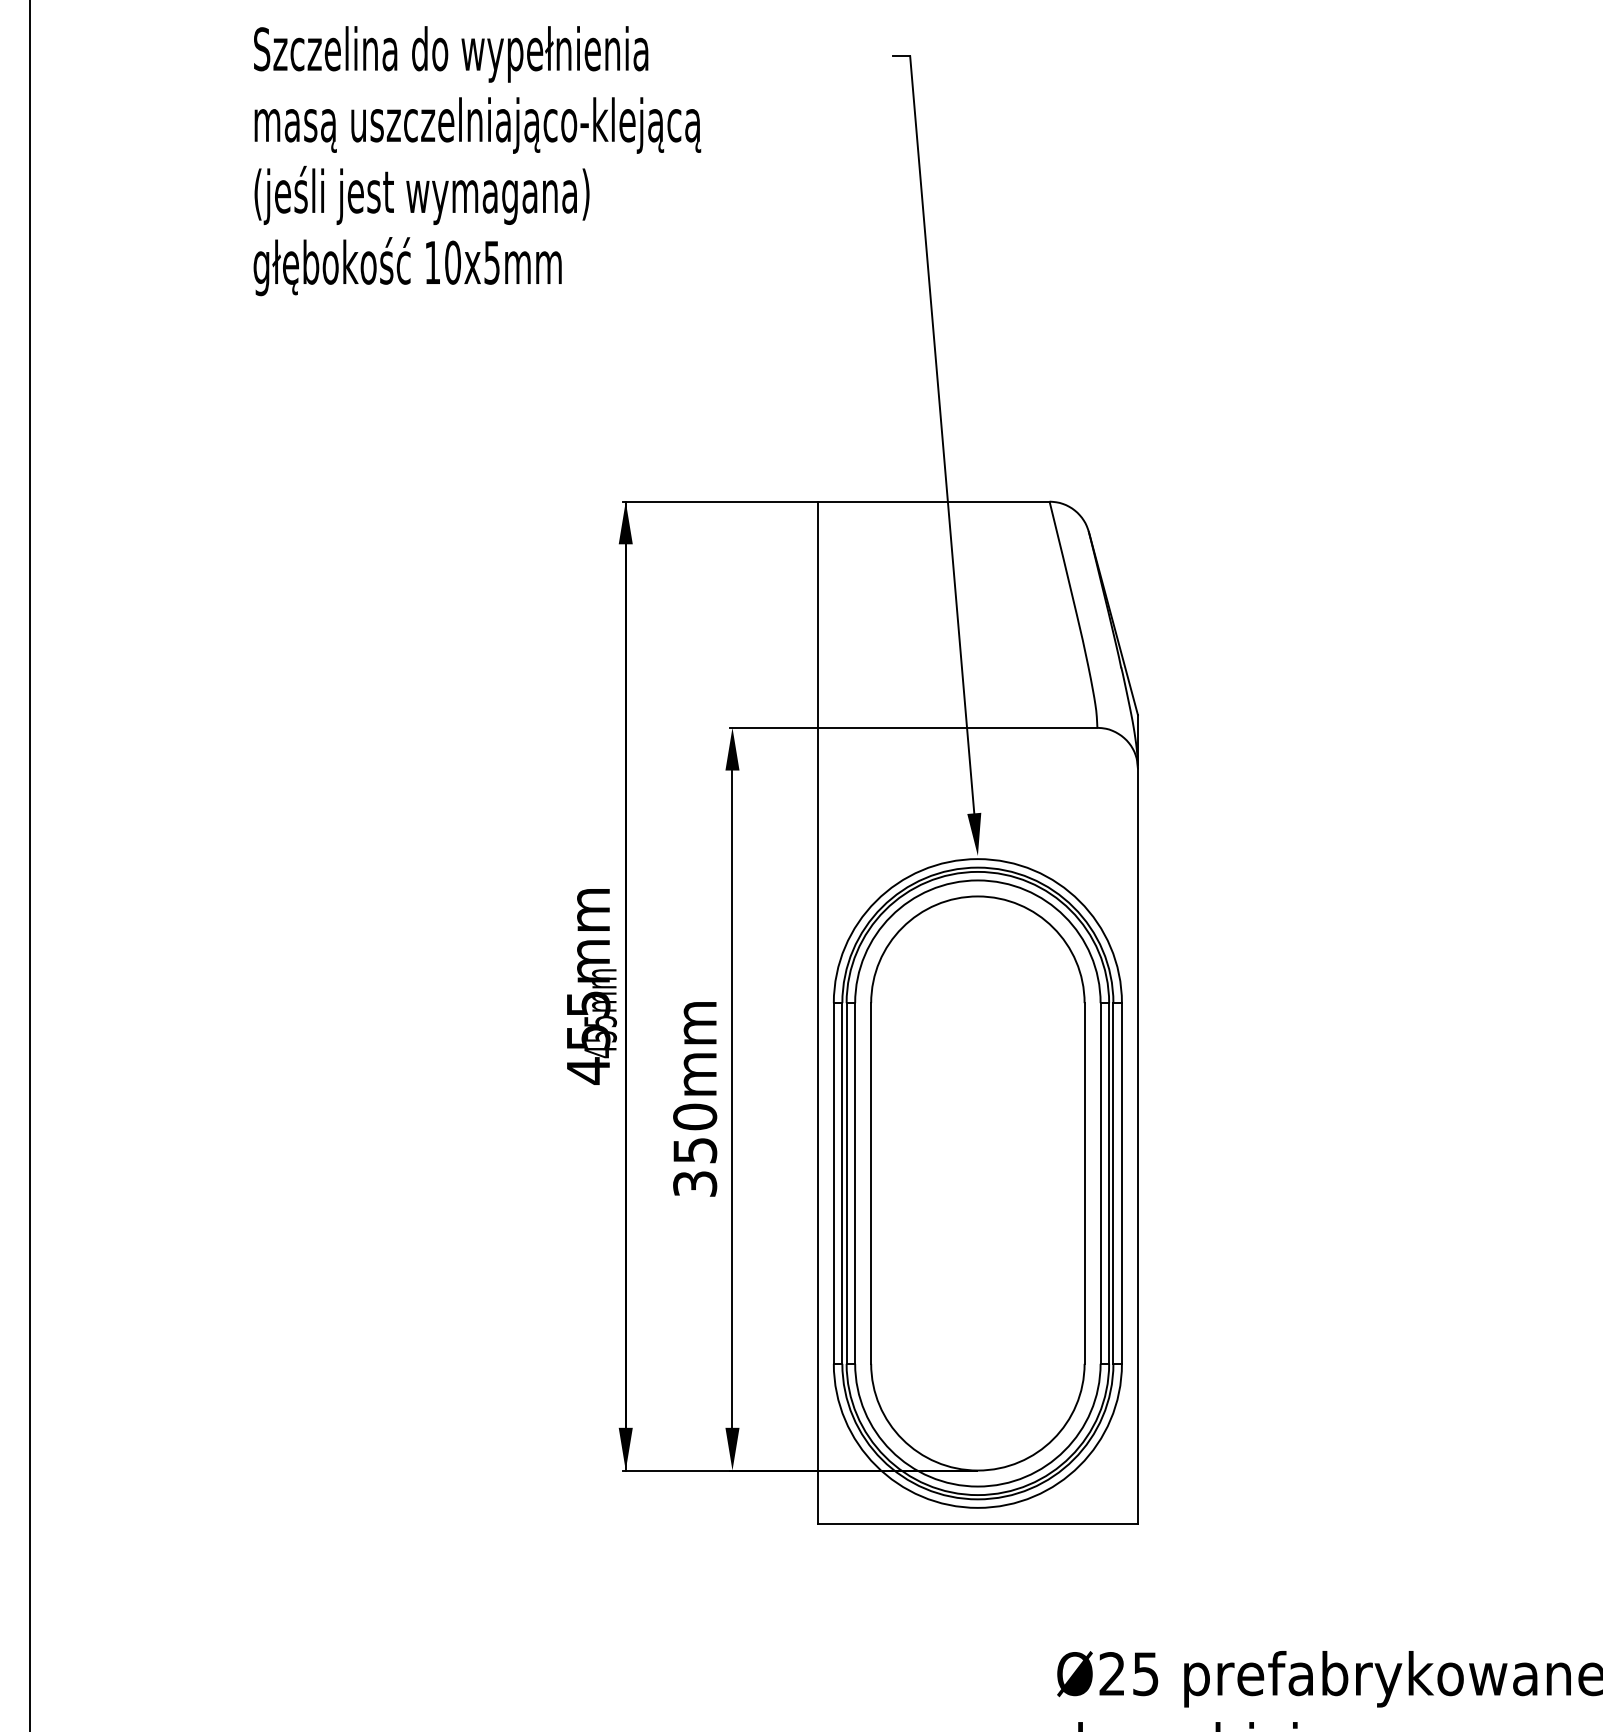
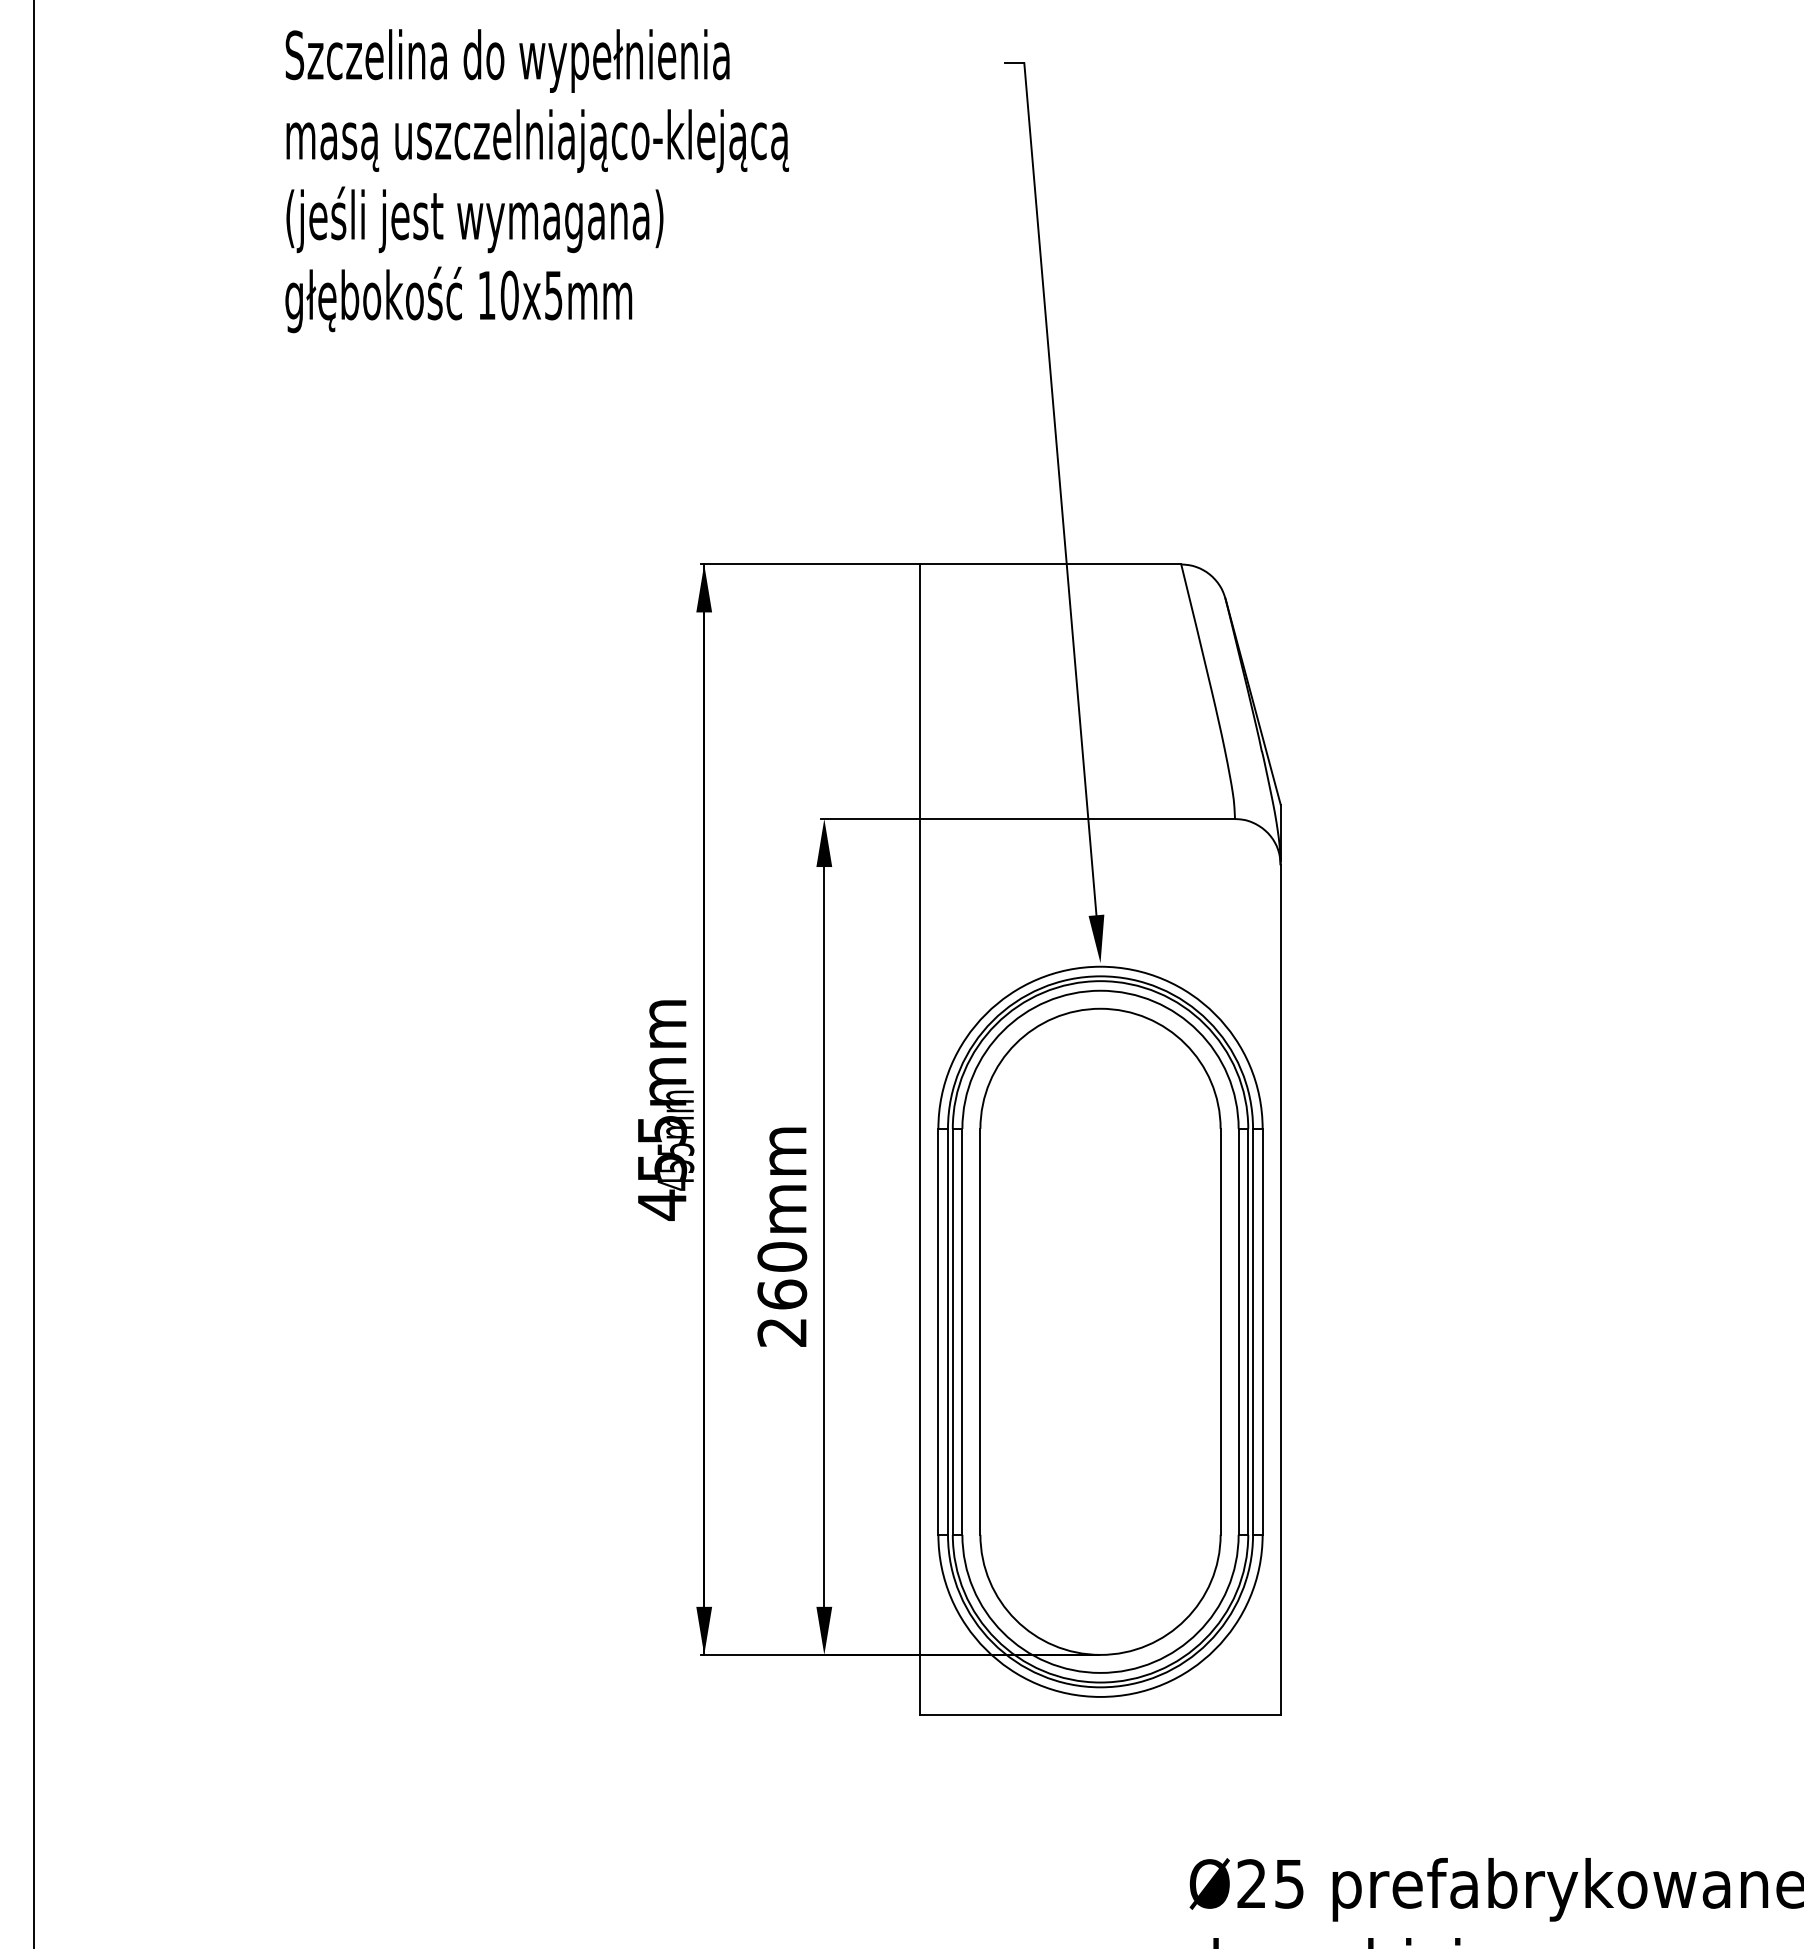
text: (695, 1166) -> (782, 1312), 350mm -> 260mm

